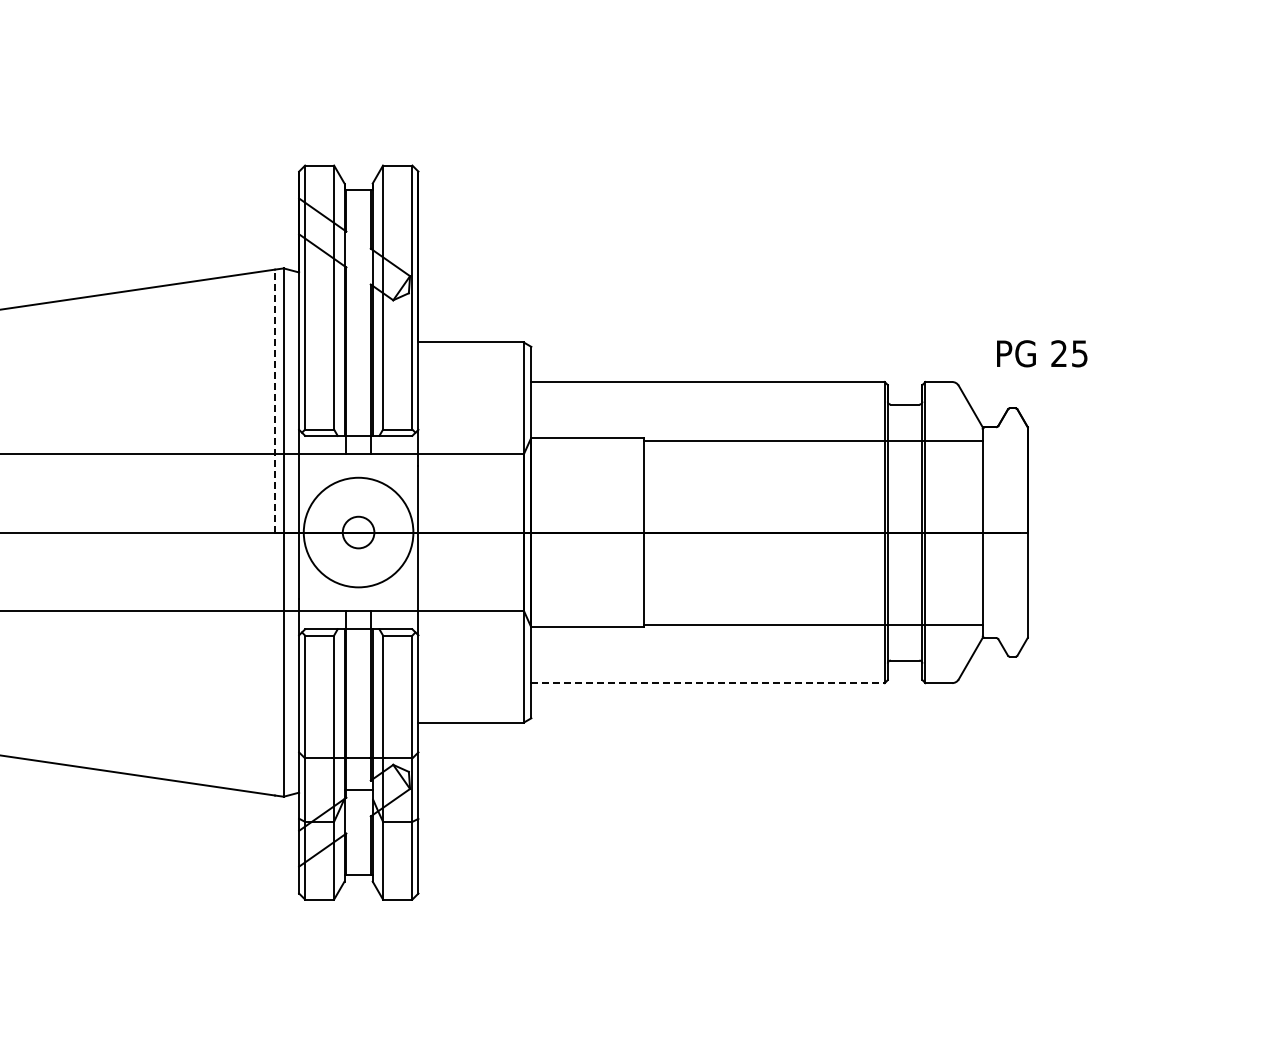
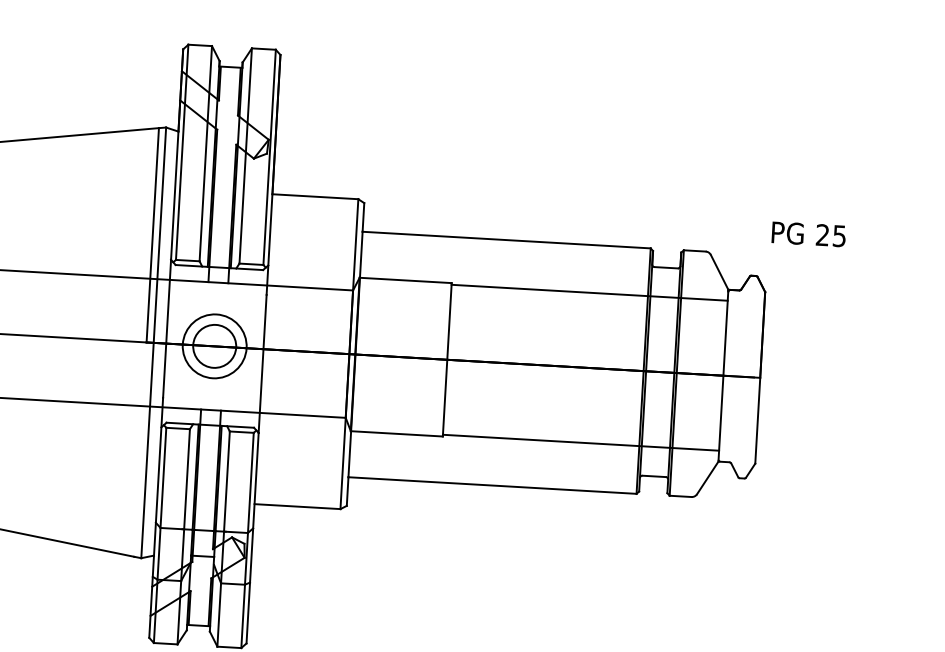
text: (1042, 353) -> (809, 234), moved
line: (275, 400) -> (153, 234), dashed -> solid
circle: (358, 532) -> (214, 346), size x0.71
circle: (358, 532) -> (214, 346), size x1.67
line: (708, 683) -> (492, 485), dashed -> solid

